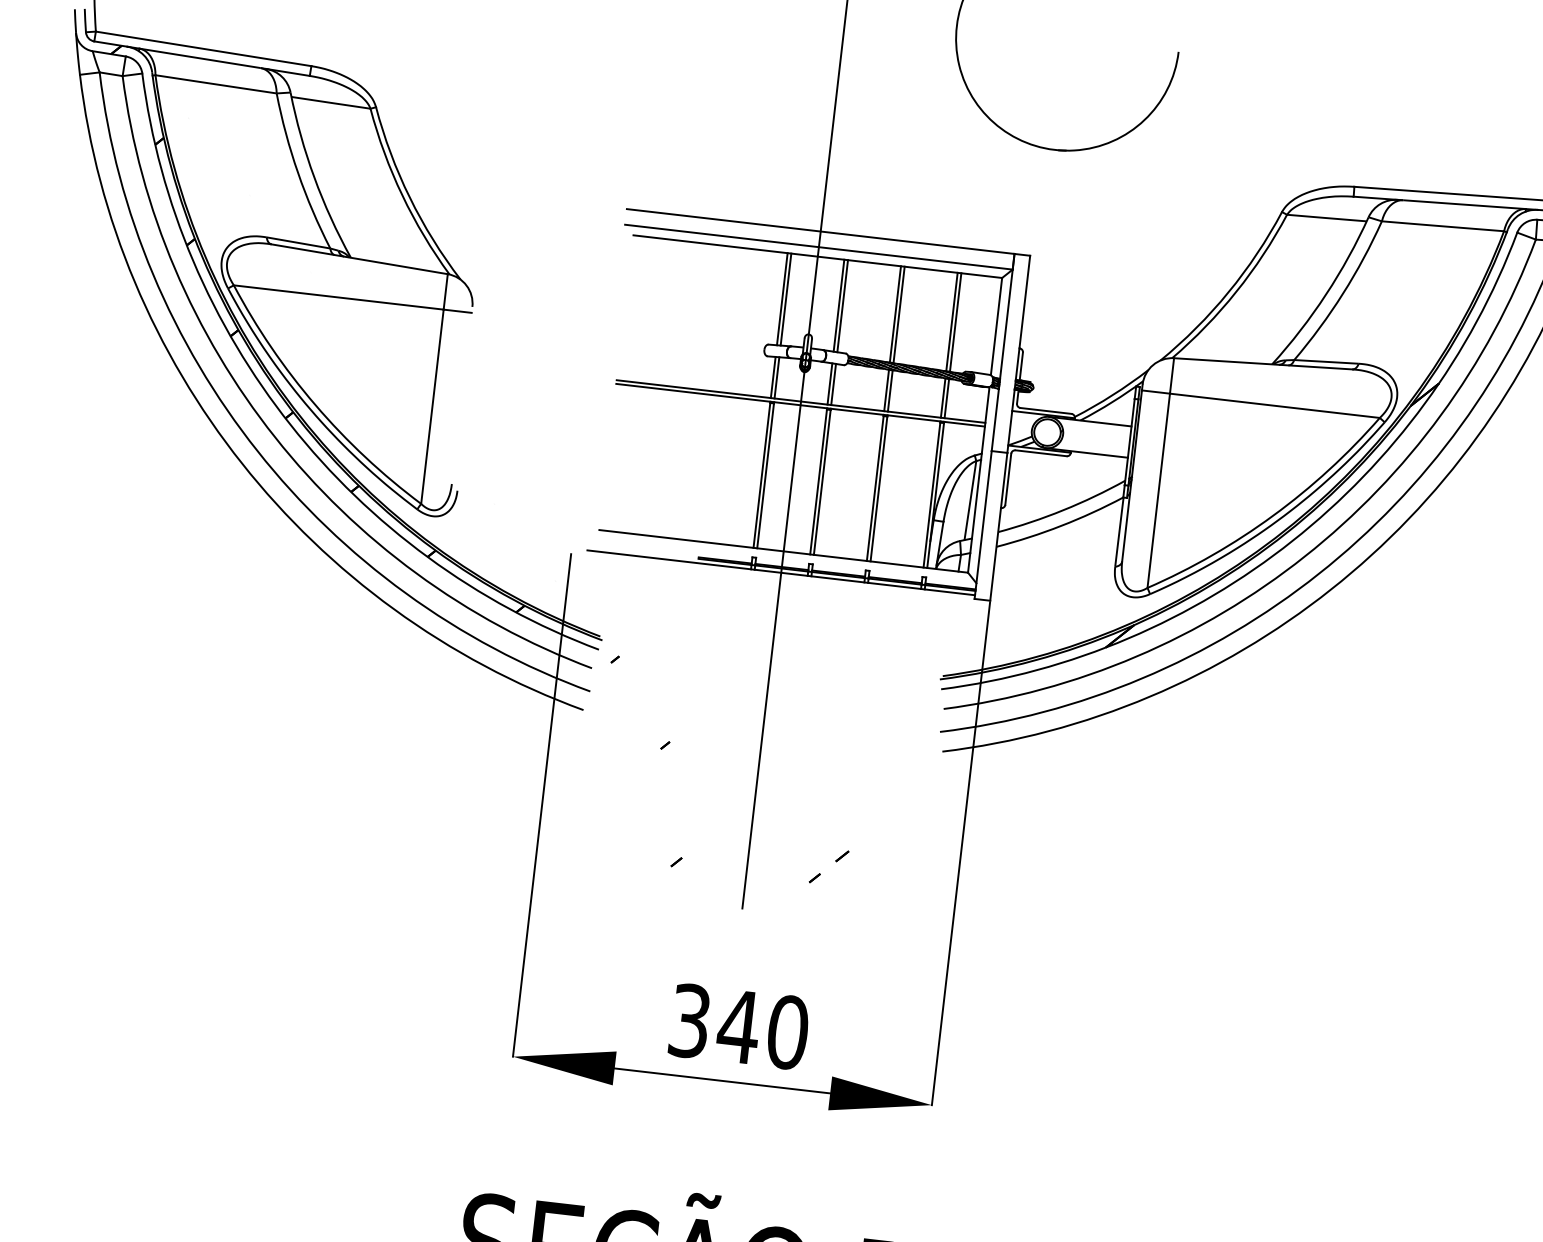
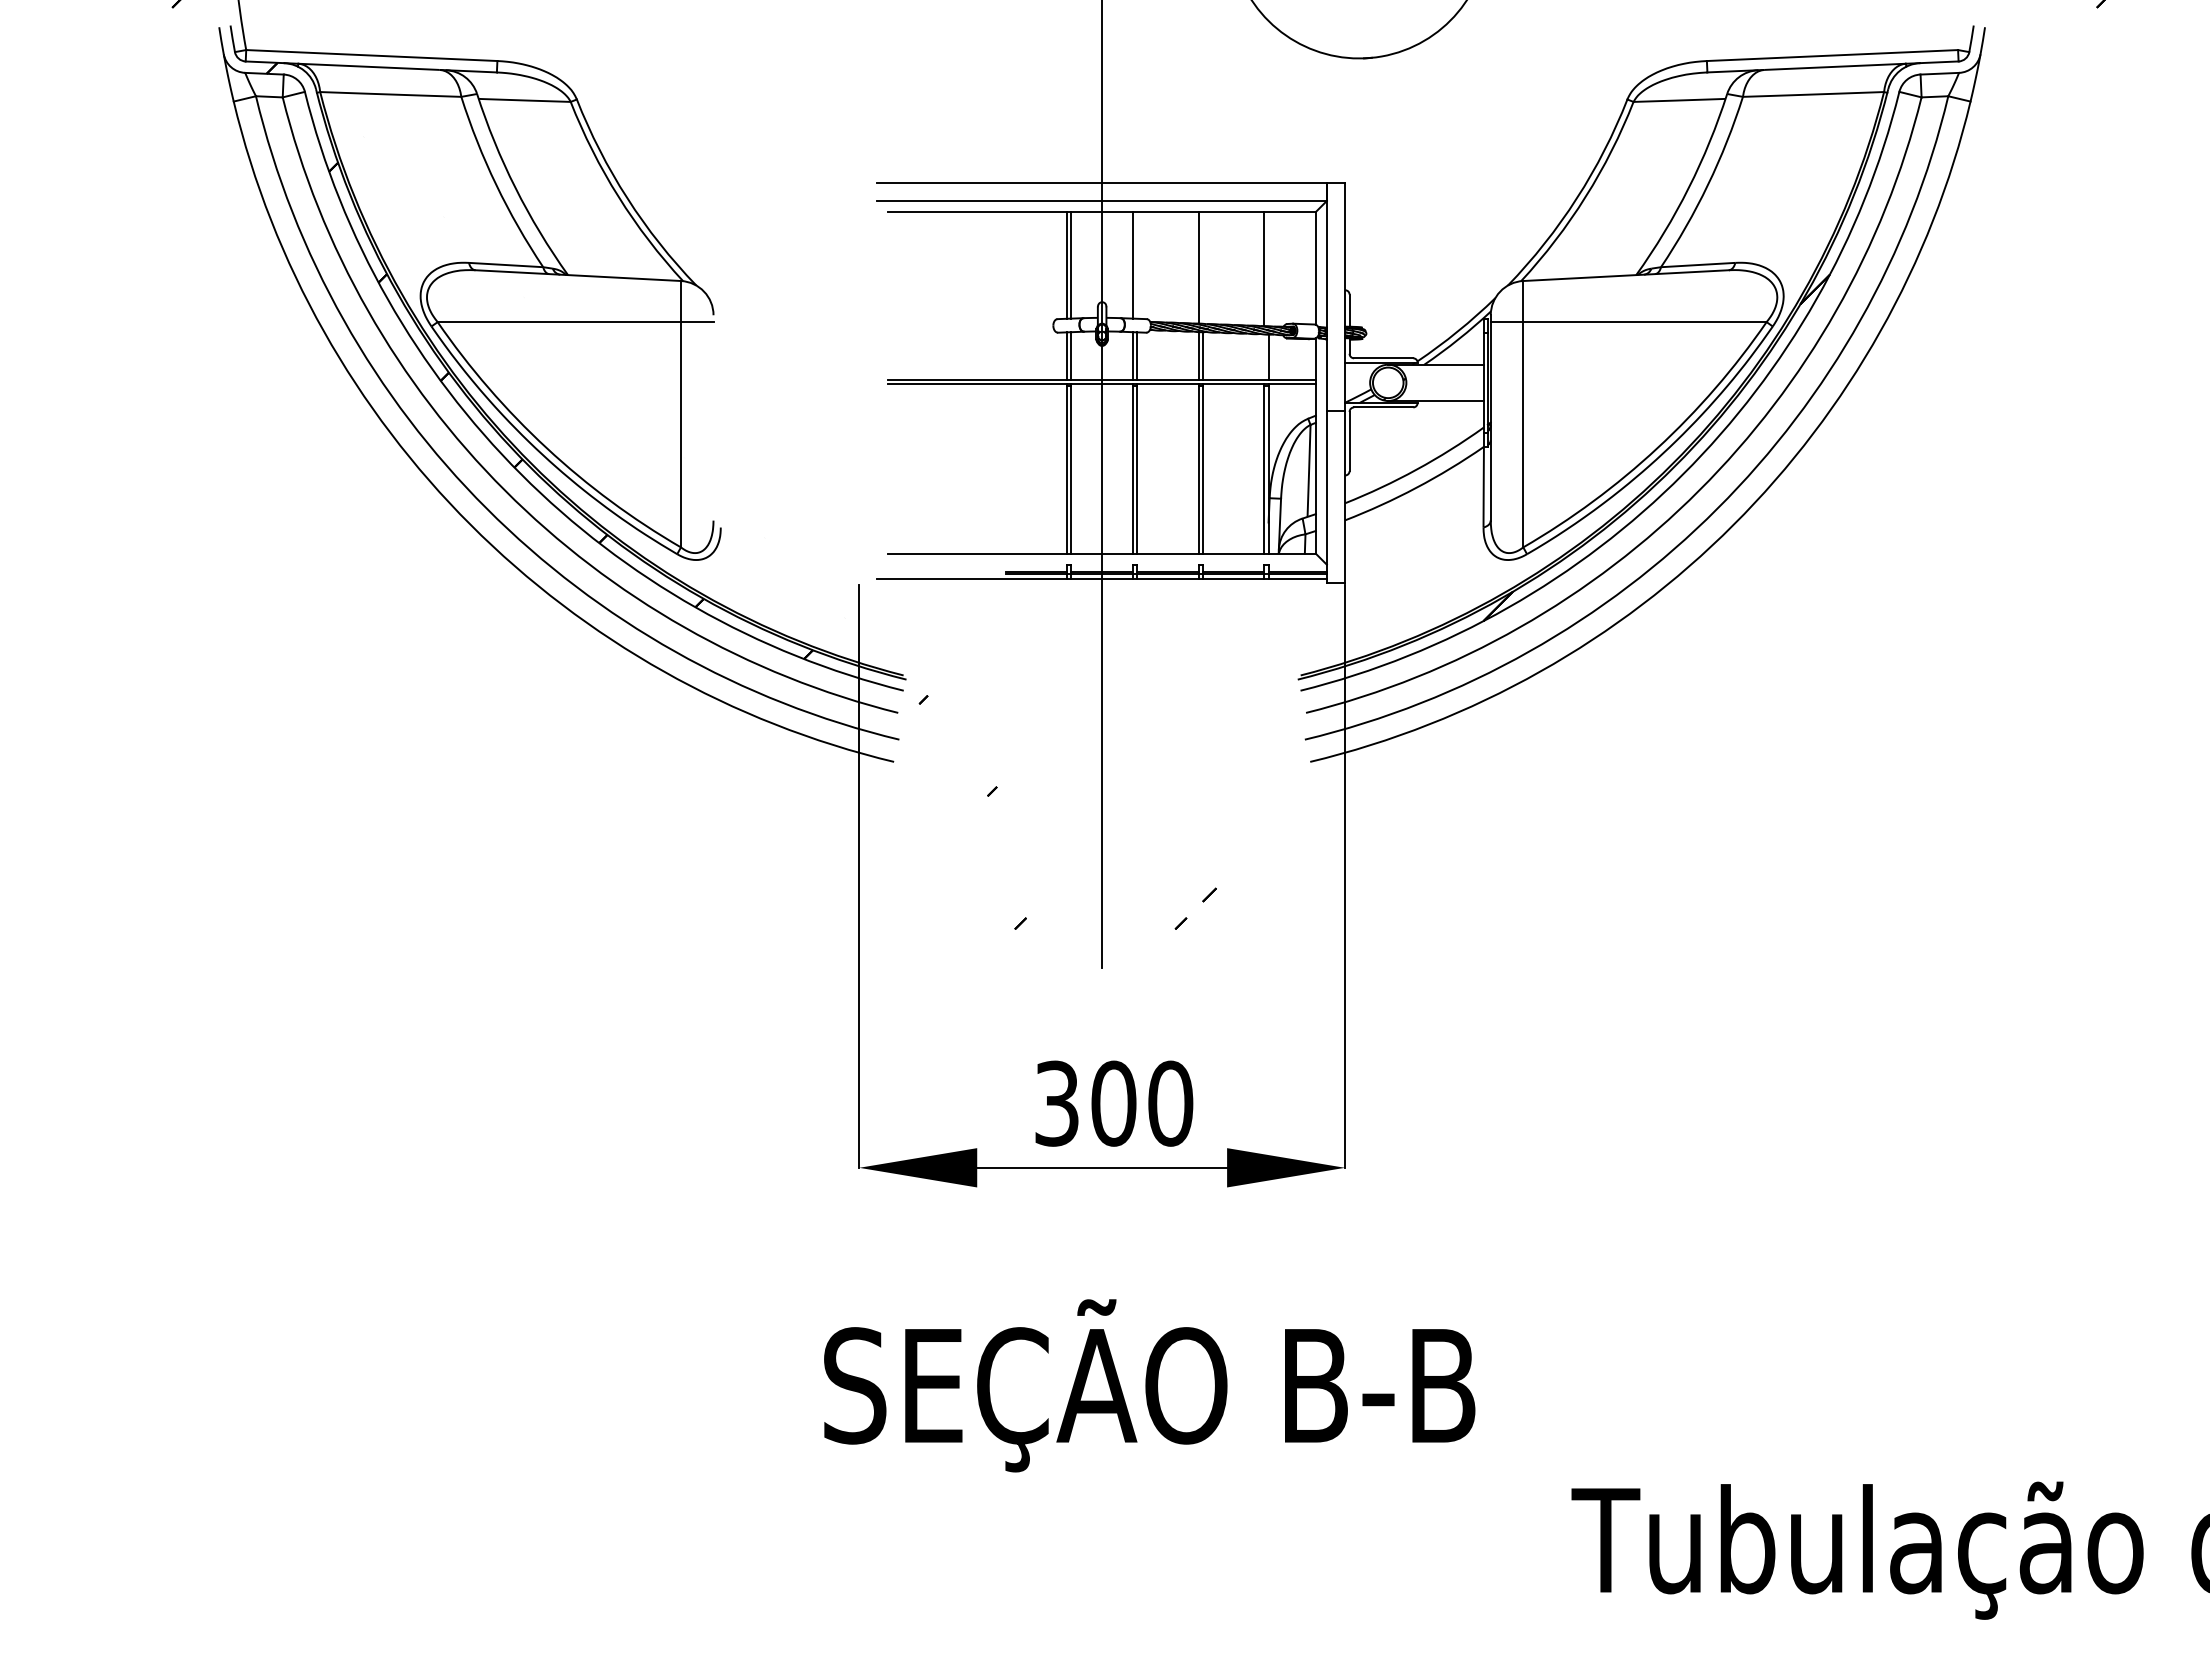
line: (843, 305) -> (1137, 264), removed
line: (898, 314) -> (1202, 267), removed
line: (955, 321) -> (1268, 268), removed
line: (943, 398) -> (1264, 357), removed
text: (738, 1026) -> (1113, 1103), 340 -> 300

